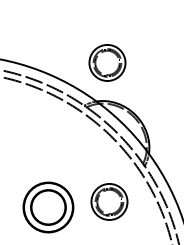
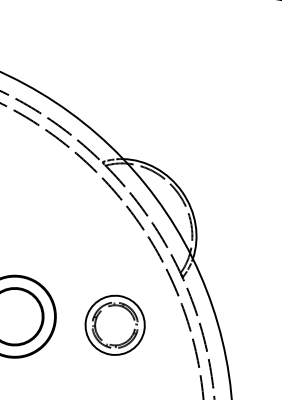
part: (107, 62) -> (152, 99), removed

